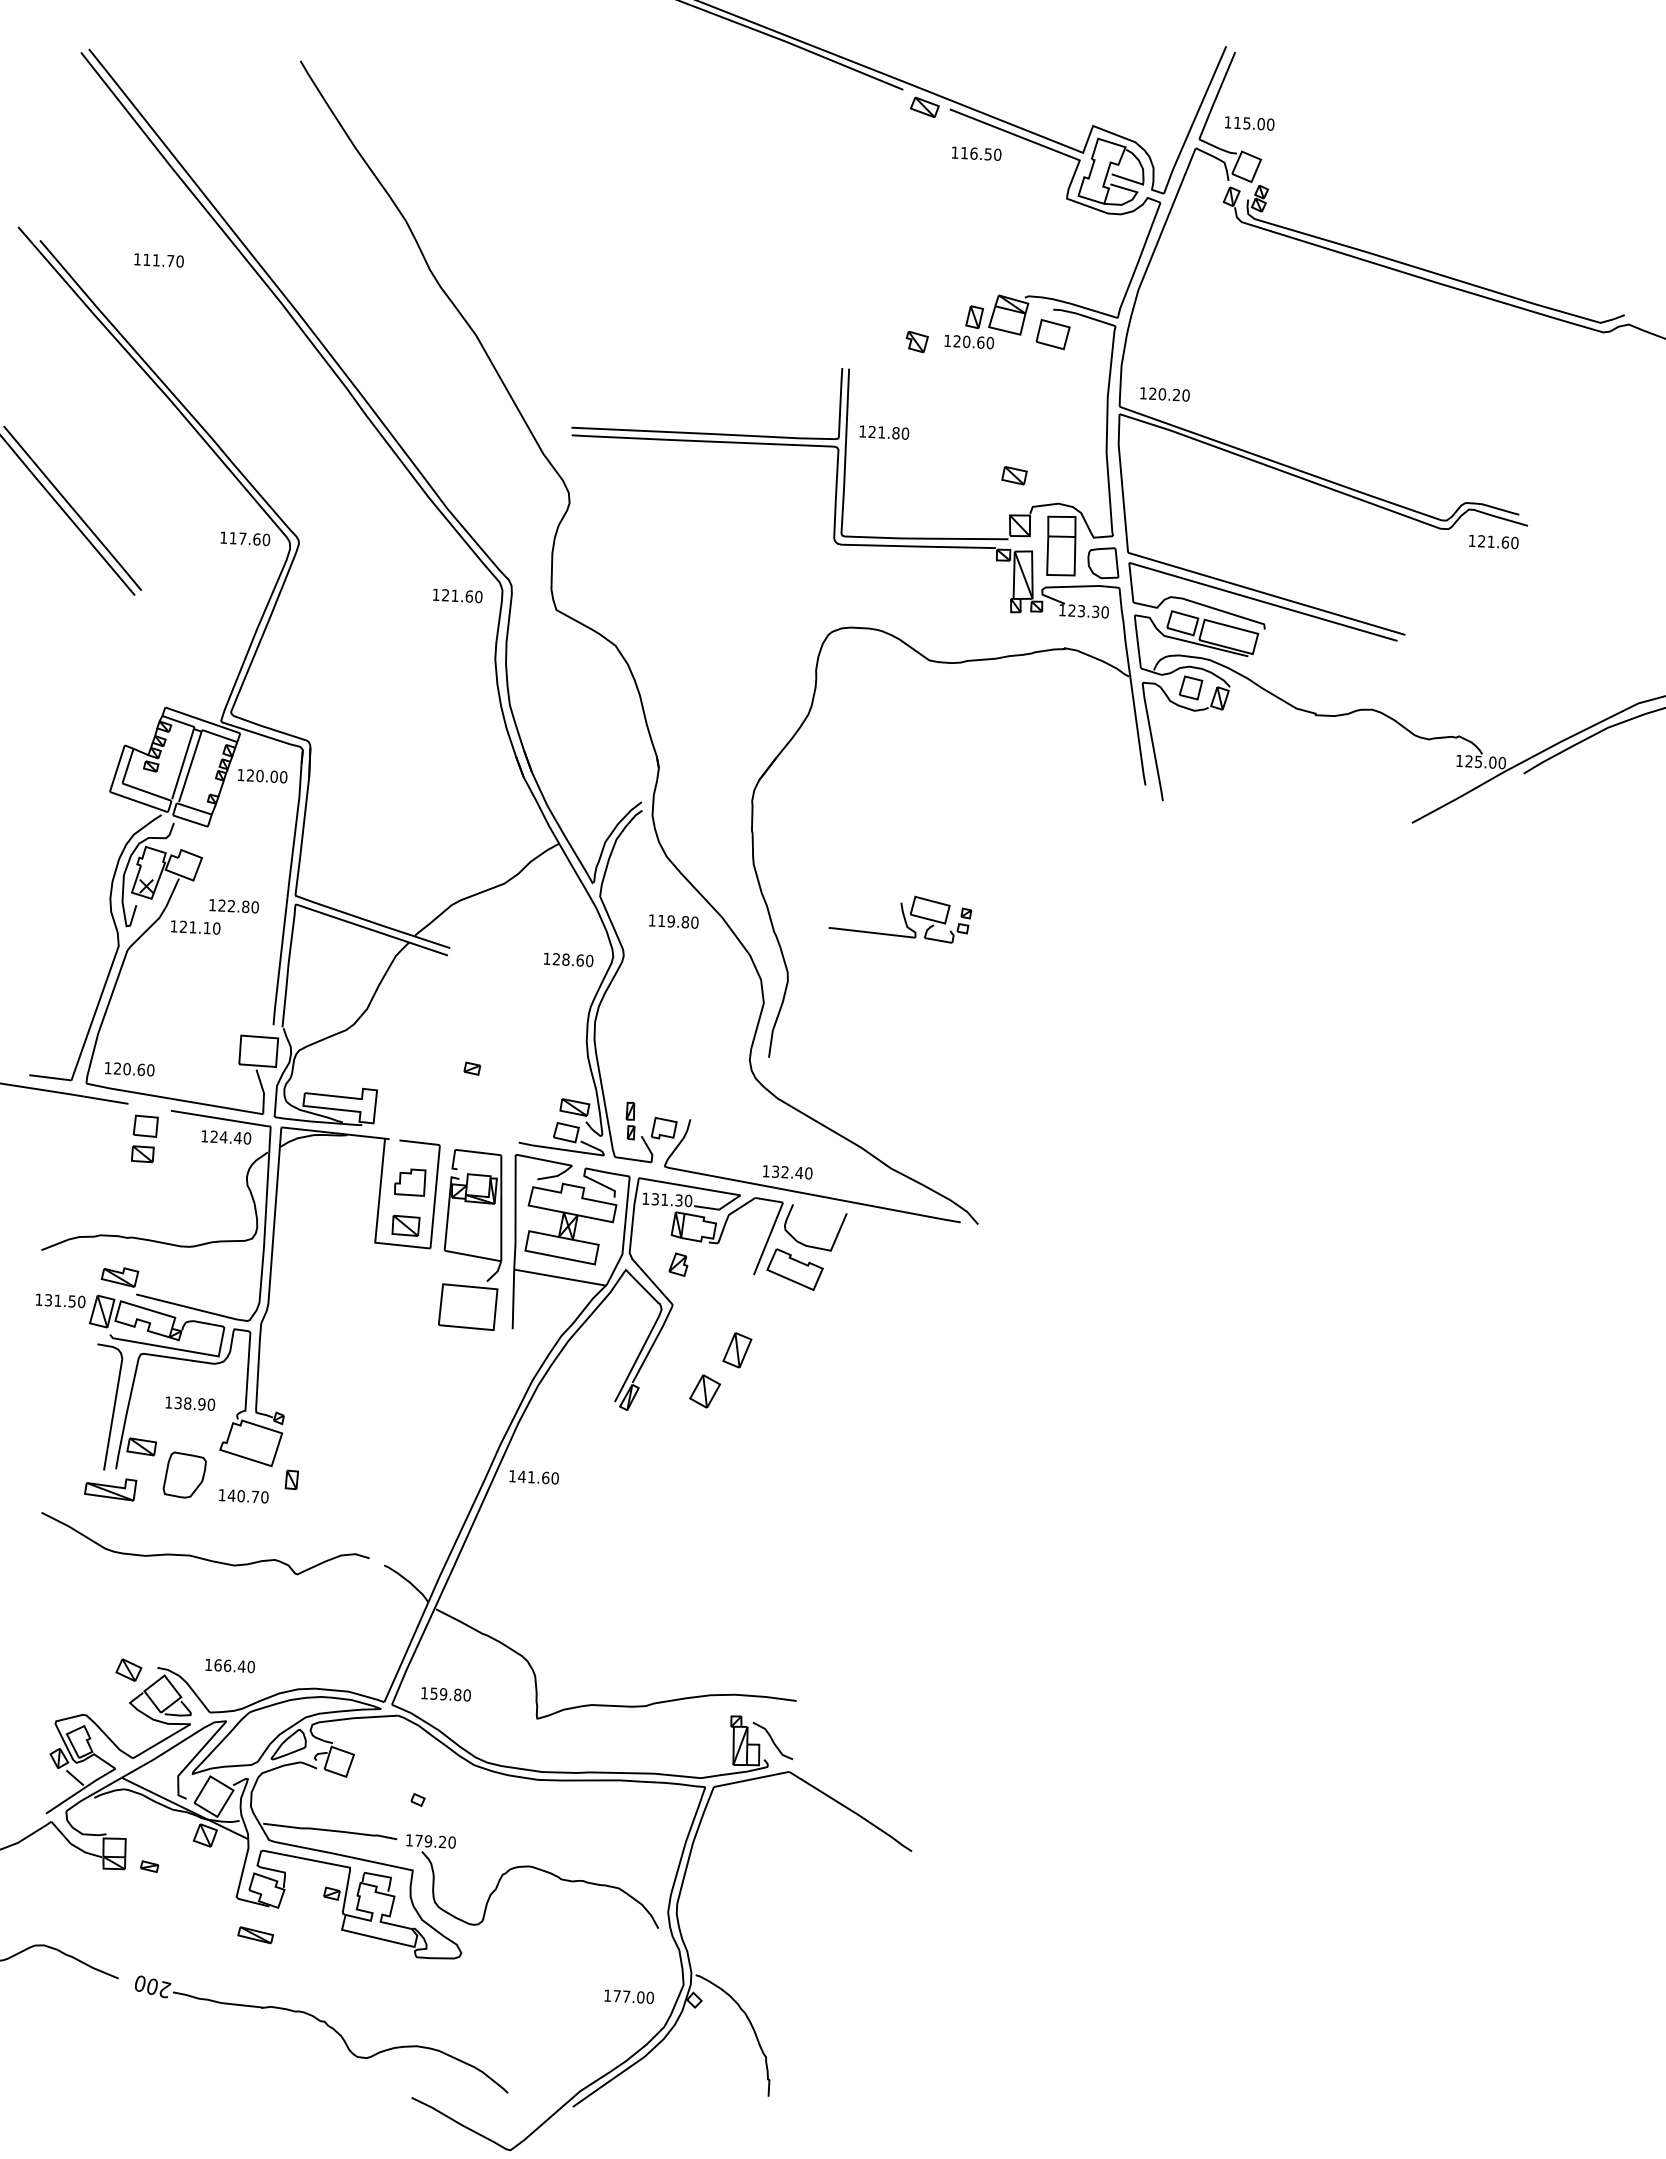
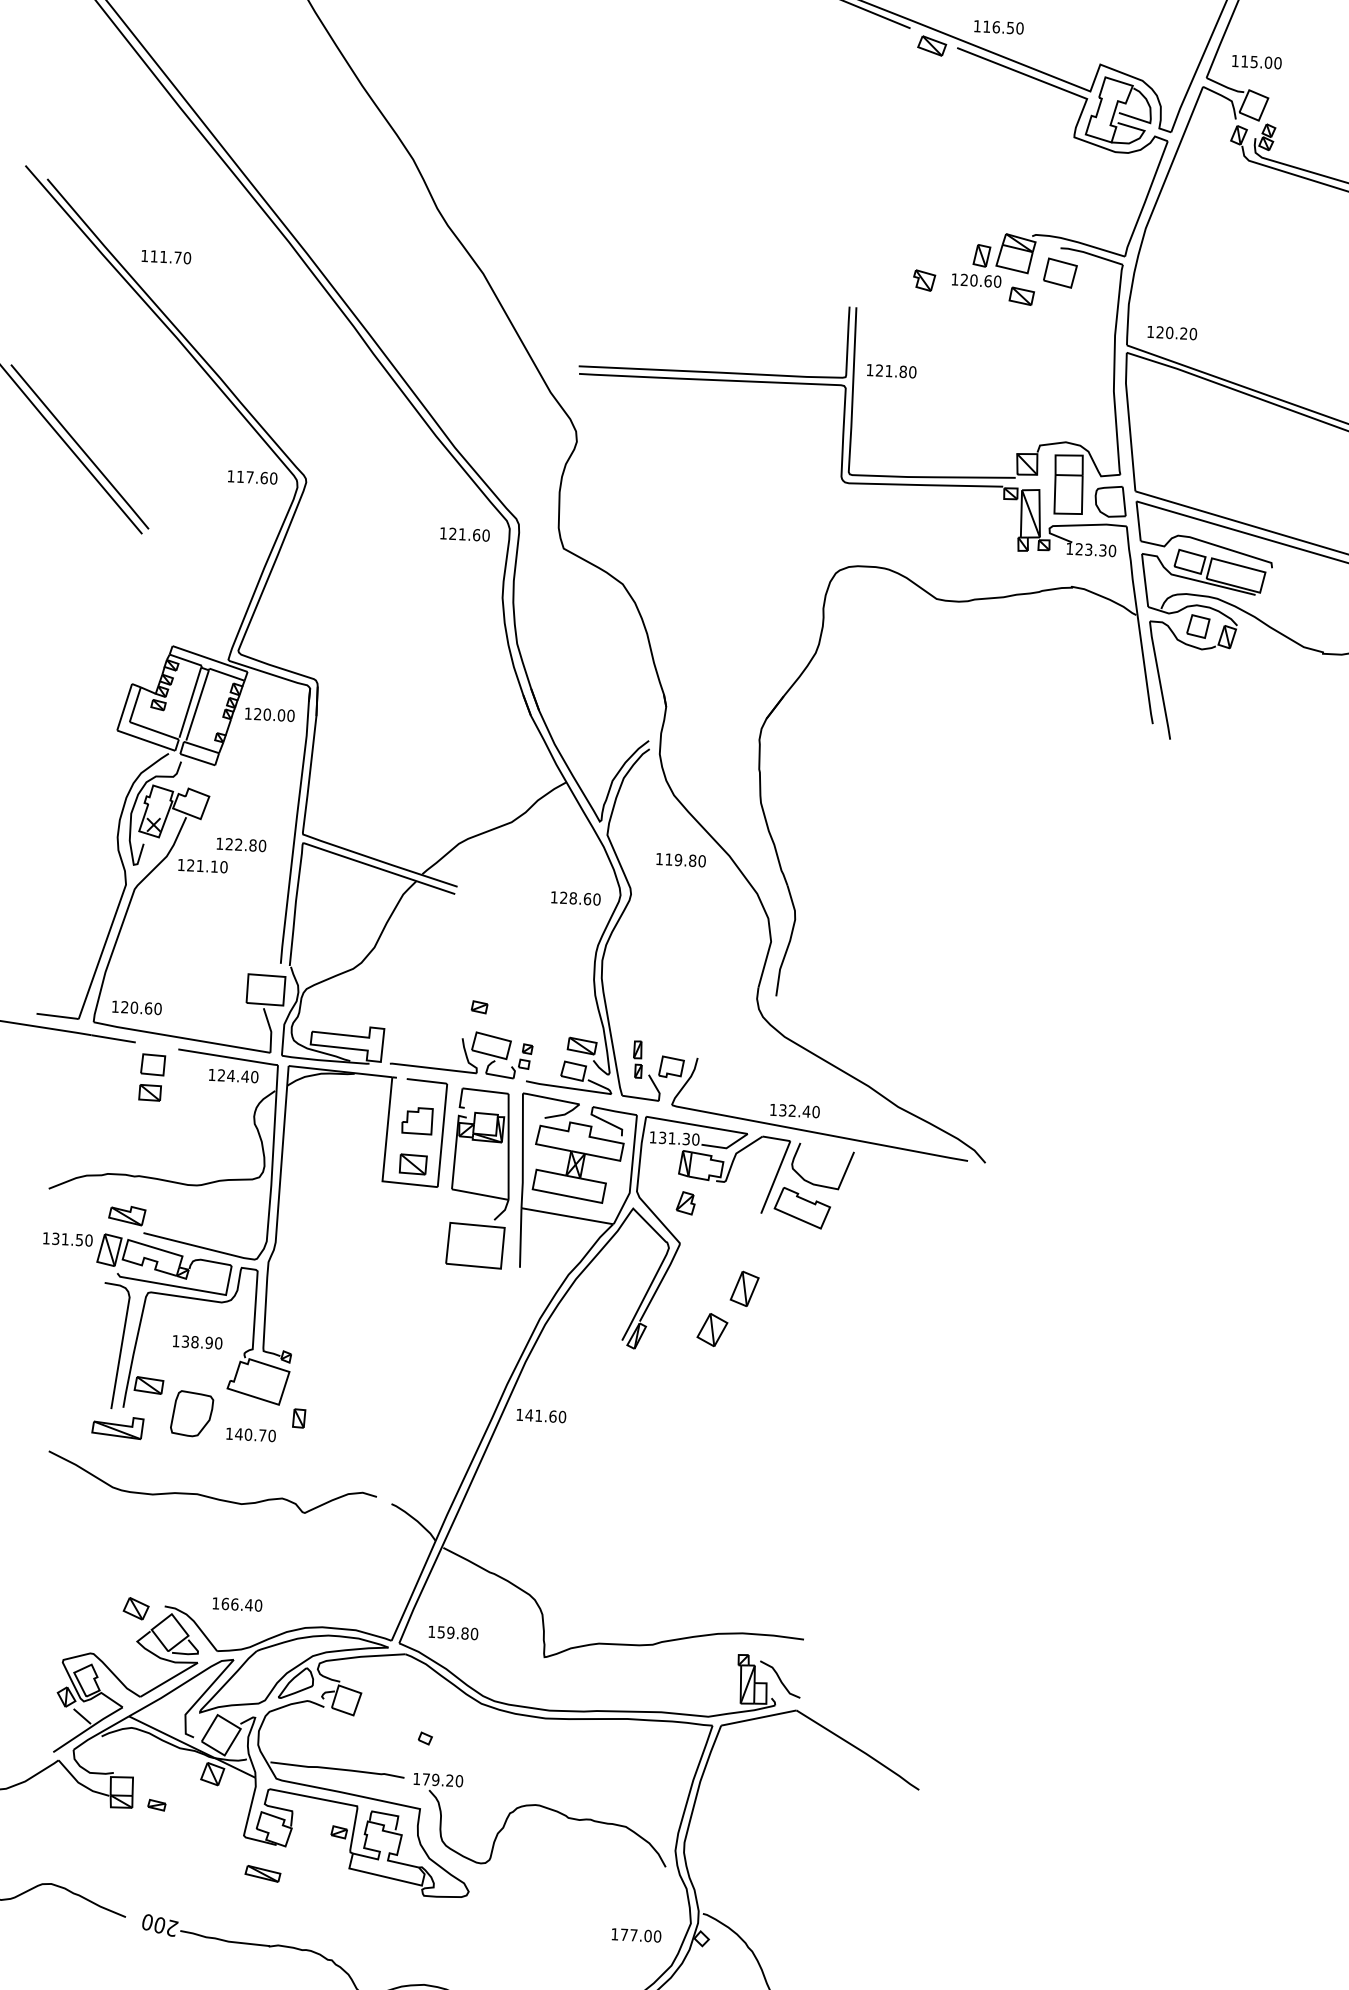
text: (976, 153) -> (998, 27), moved
text: (158, 260) -> (165, 257), moved
part: (1014, 475) -> (1021, 296), moved
part: (900, 919) -> (461, 1055), moved

